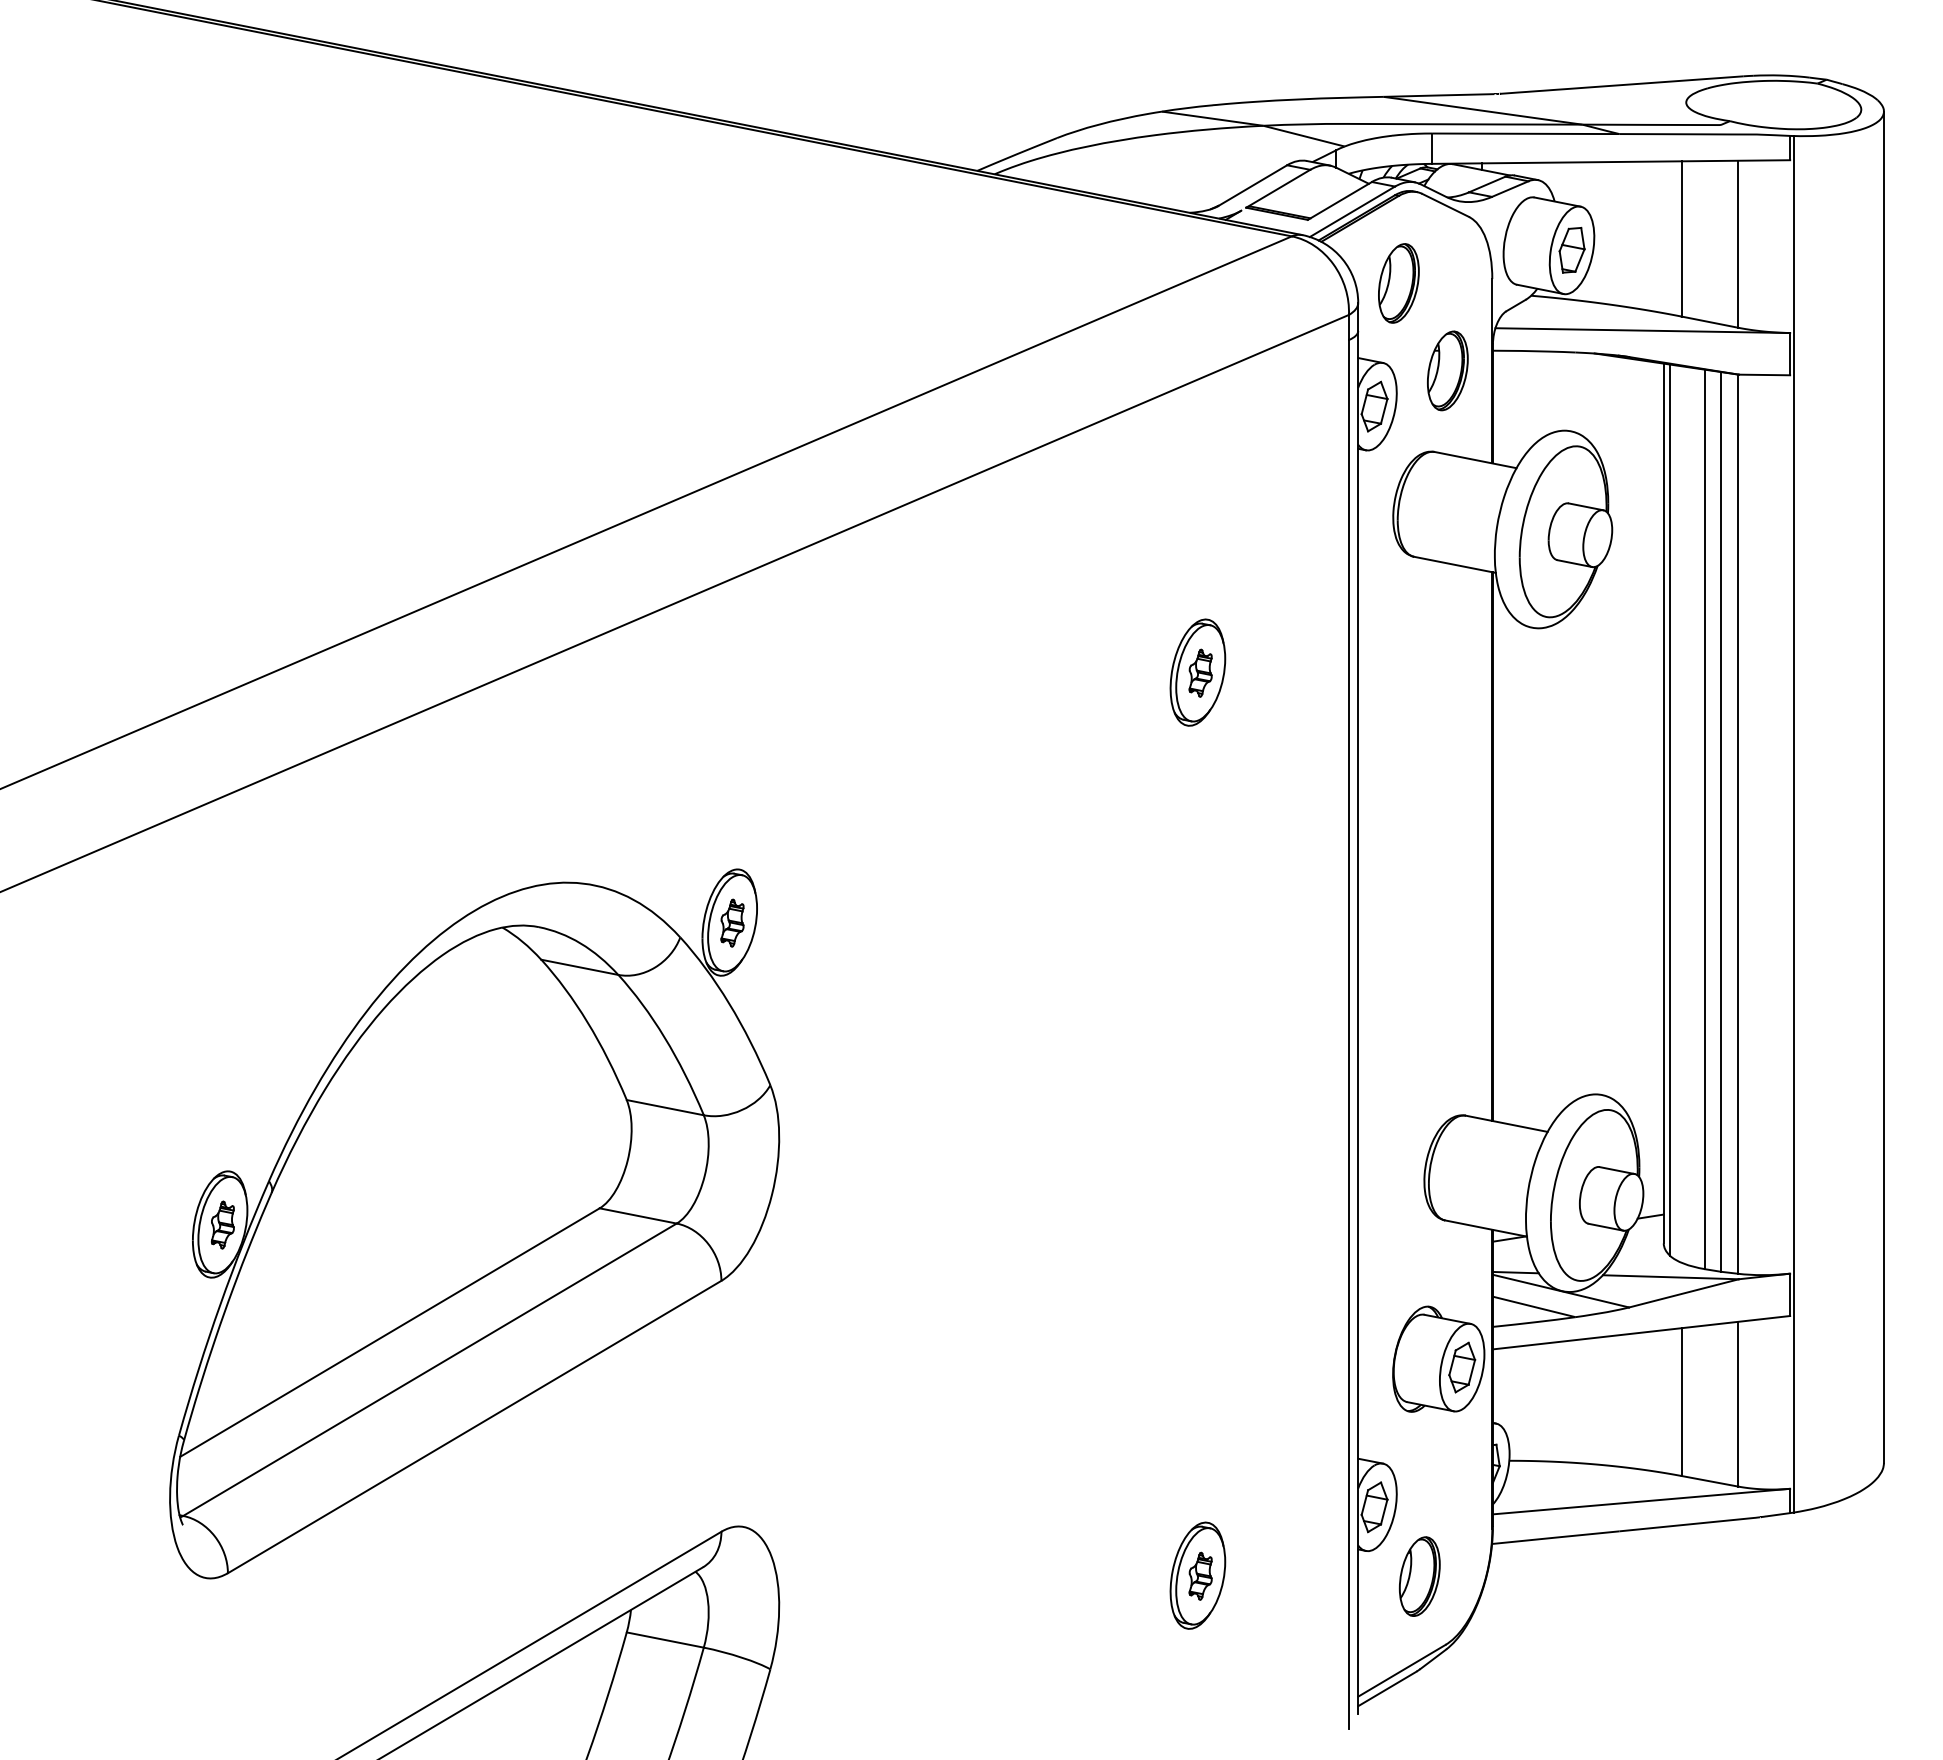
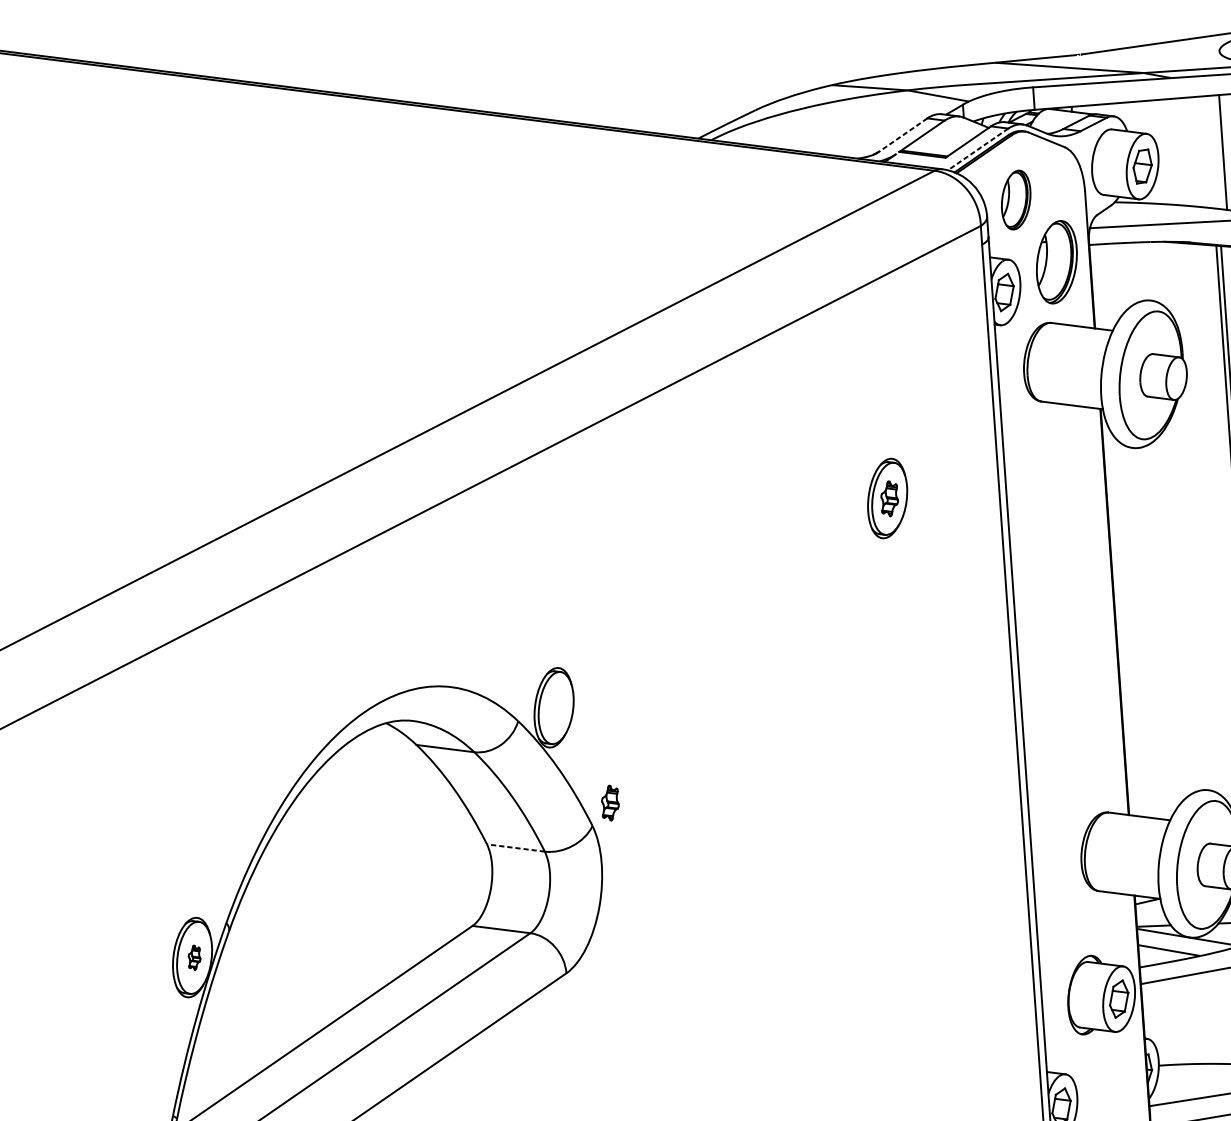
line: (1252, 185) -> (902, 135), solid -> dashed
line: (1352, 212) -> (978, 149), solid -> dashed
part: (1447, 370) -> (1056, 261), size x1.4
part: (732, 922) -> (610, 802), moved
line: (664, 1107) -> (515, 847), solid -> dashed
part: (222, 1224) -> (194, 957), size x0.7

